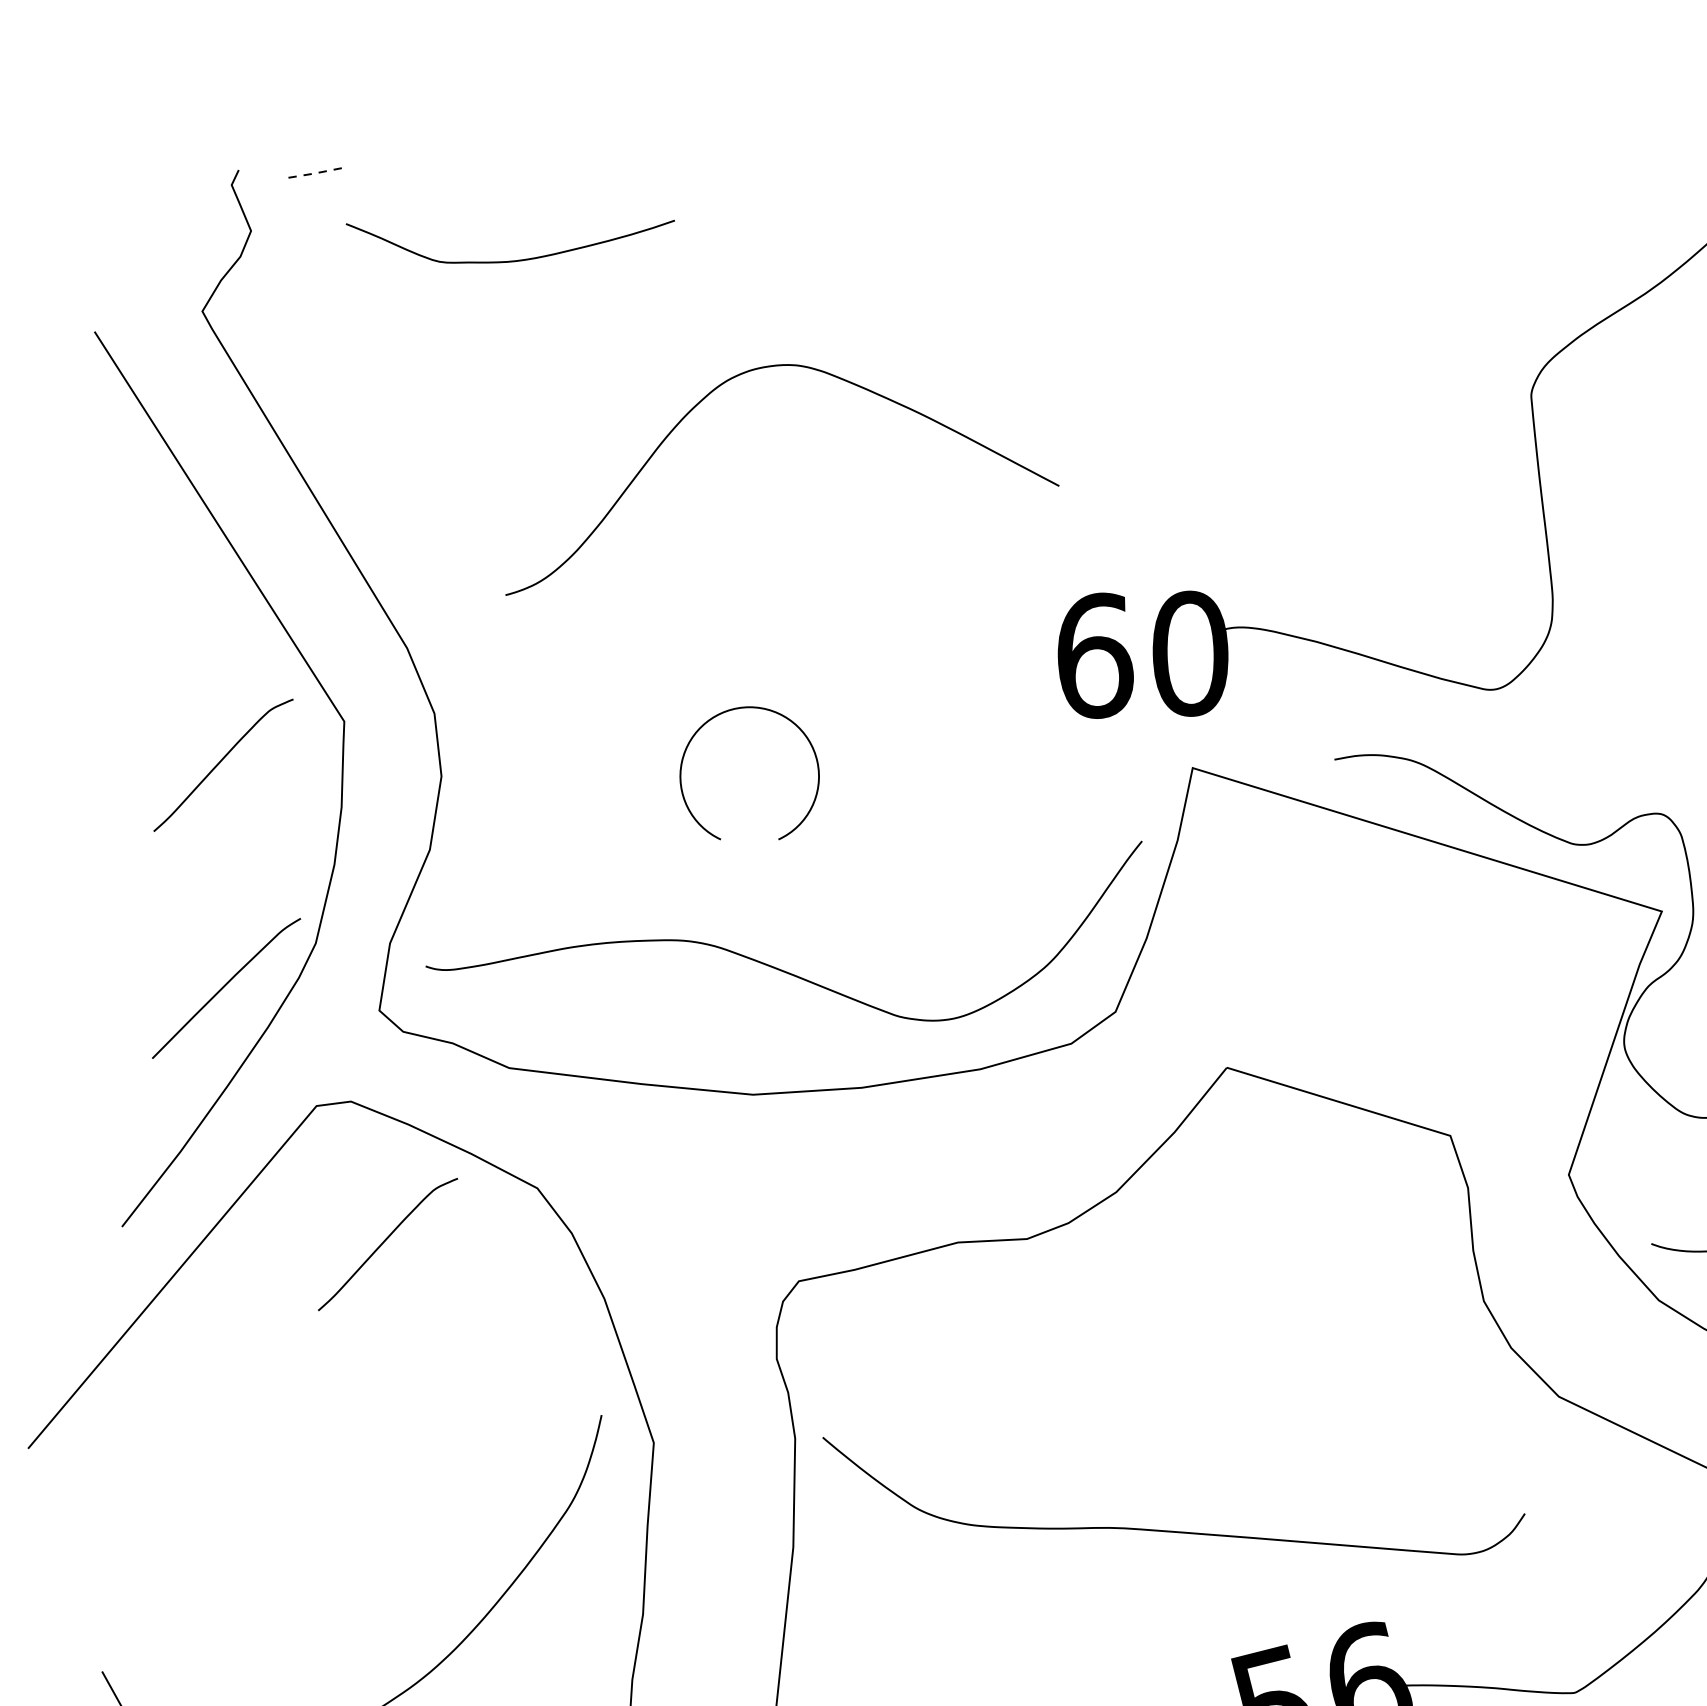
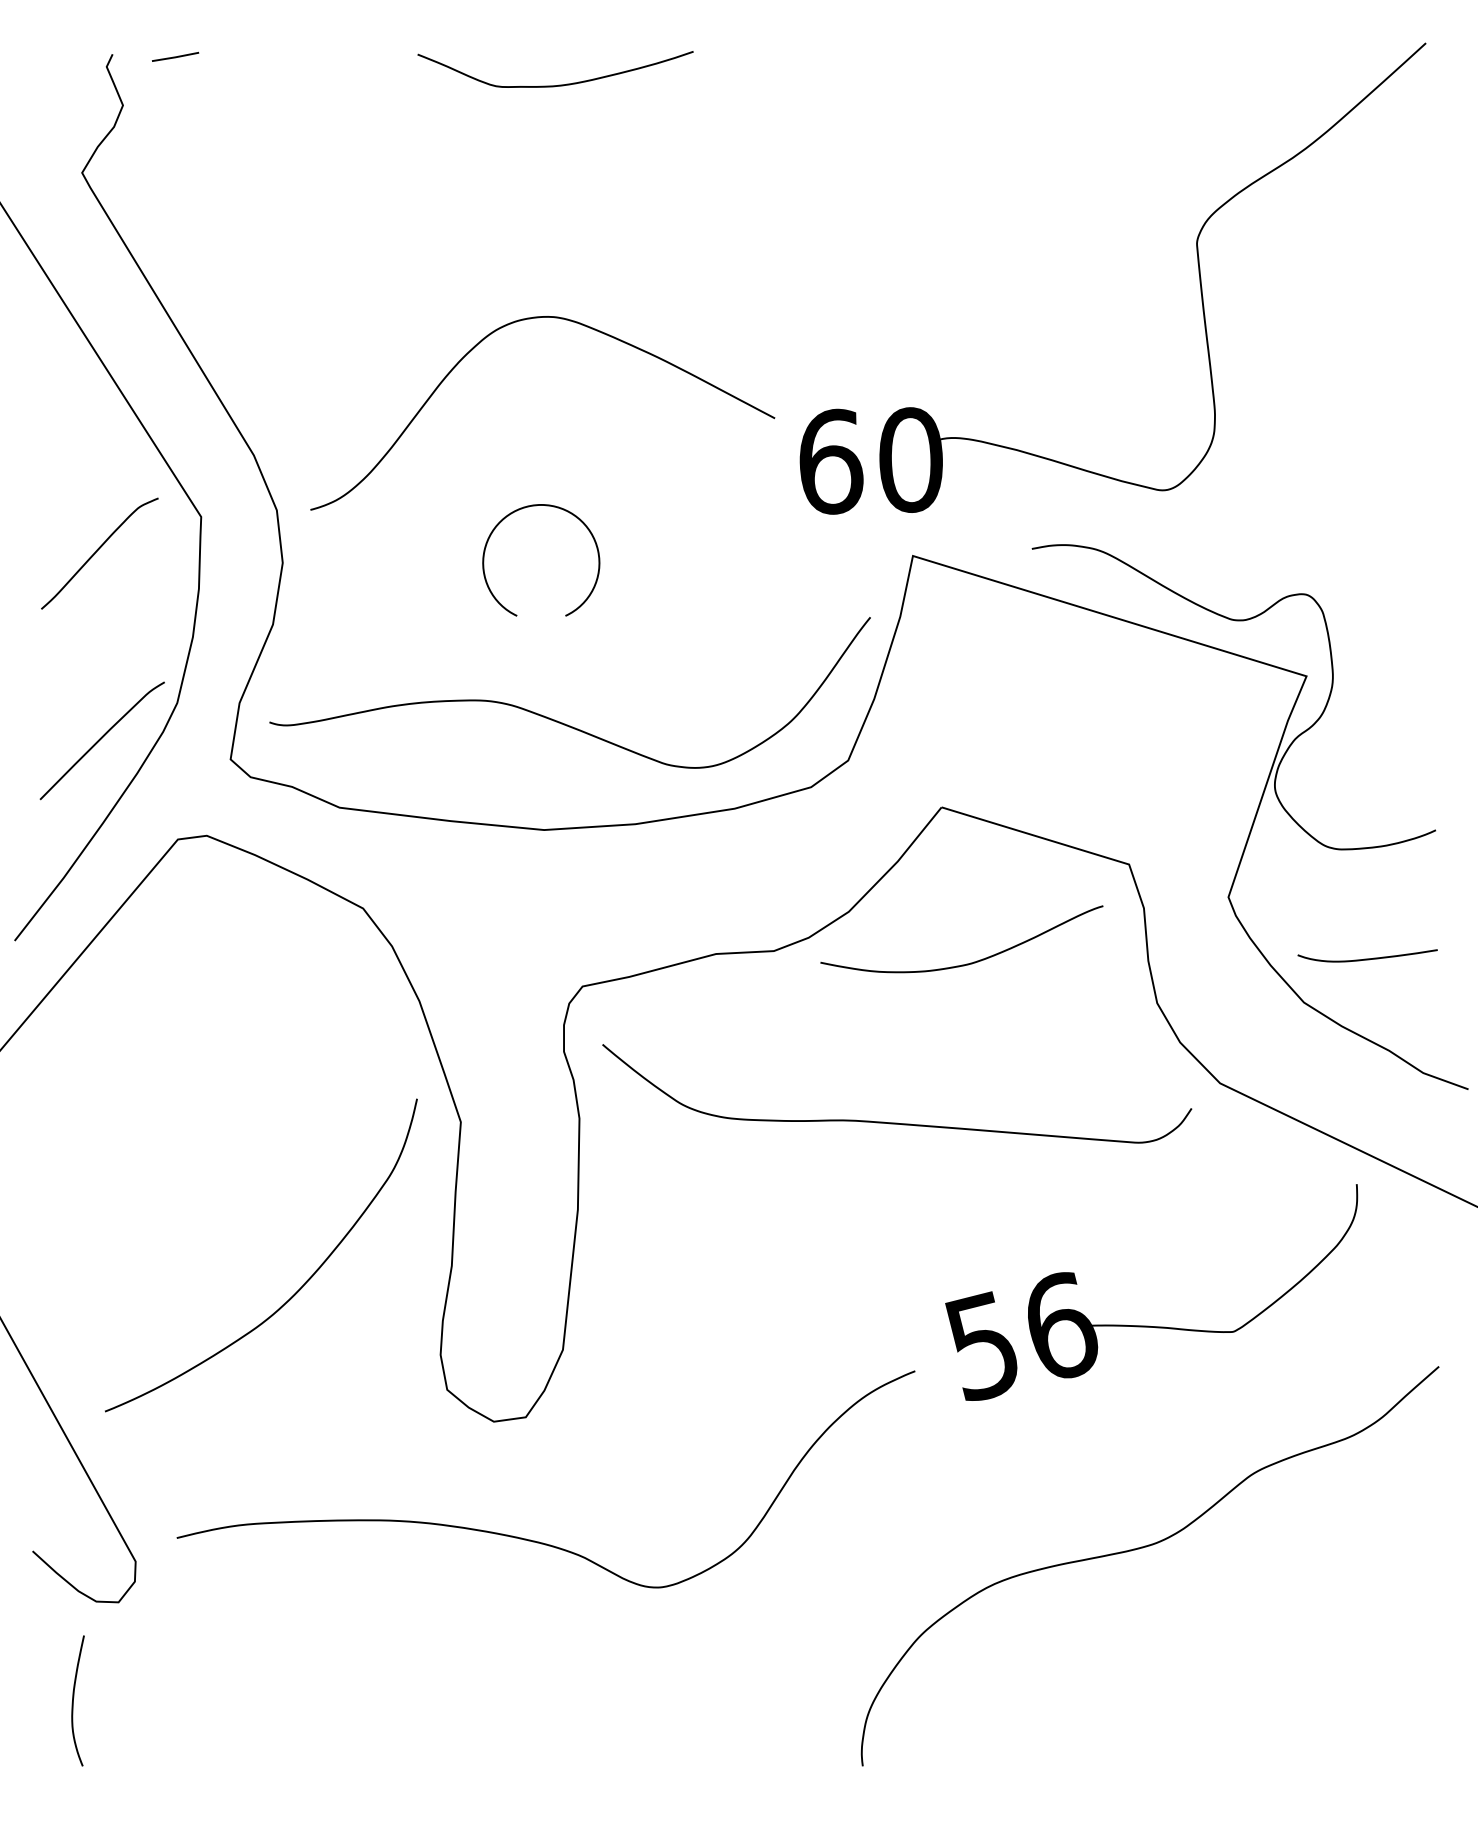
line: (313, 173) -> (175, 57), dashed -> solid
curve: (513, 259) -> (558, 84), moved
curve: (709, 395) -> (481, 342), moved
curve: (385, 1241) -> (235, 953), removed
curve: (1256, 1253) -> (966, 963), added
curve: (1174, 1530) -> (897, 1122), moved

